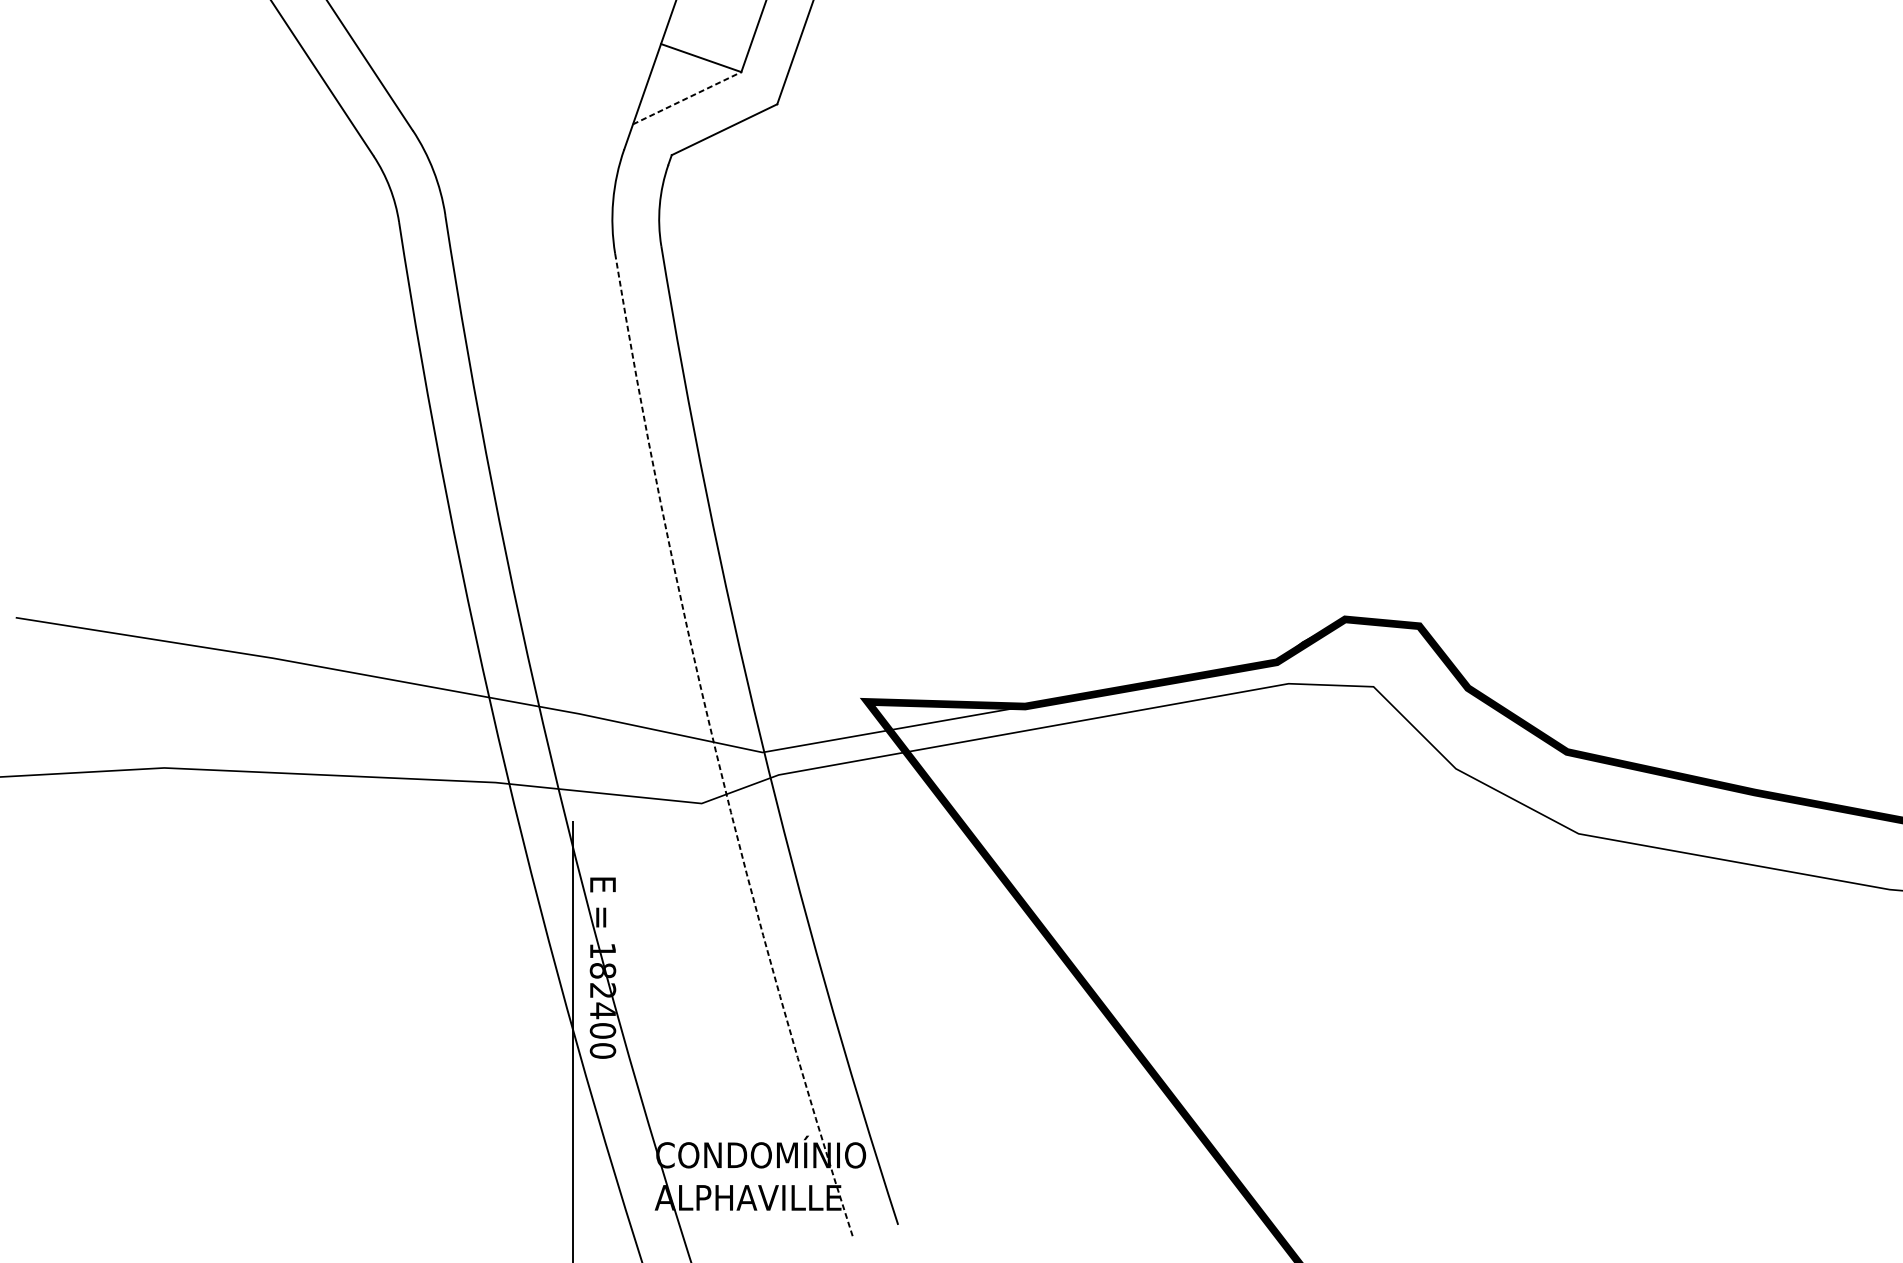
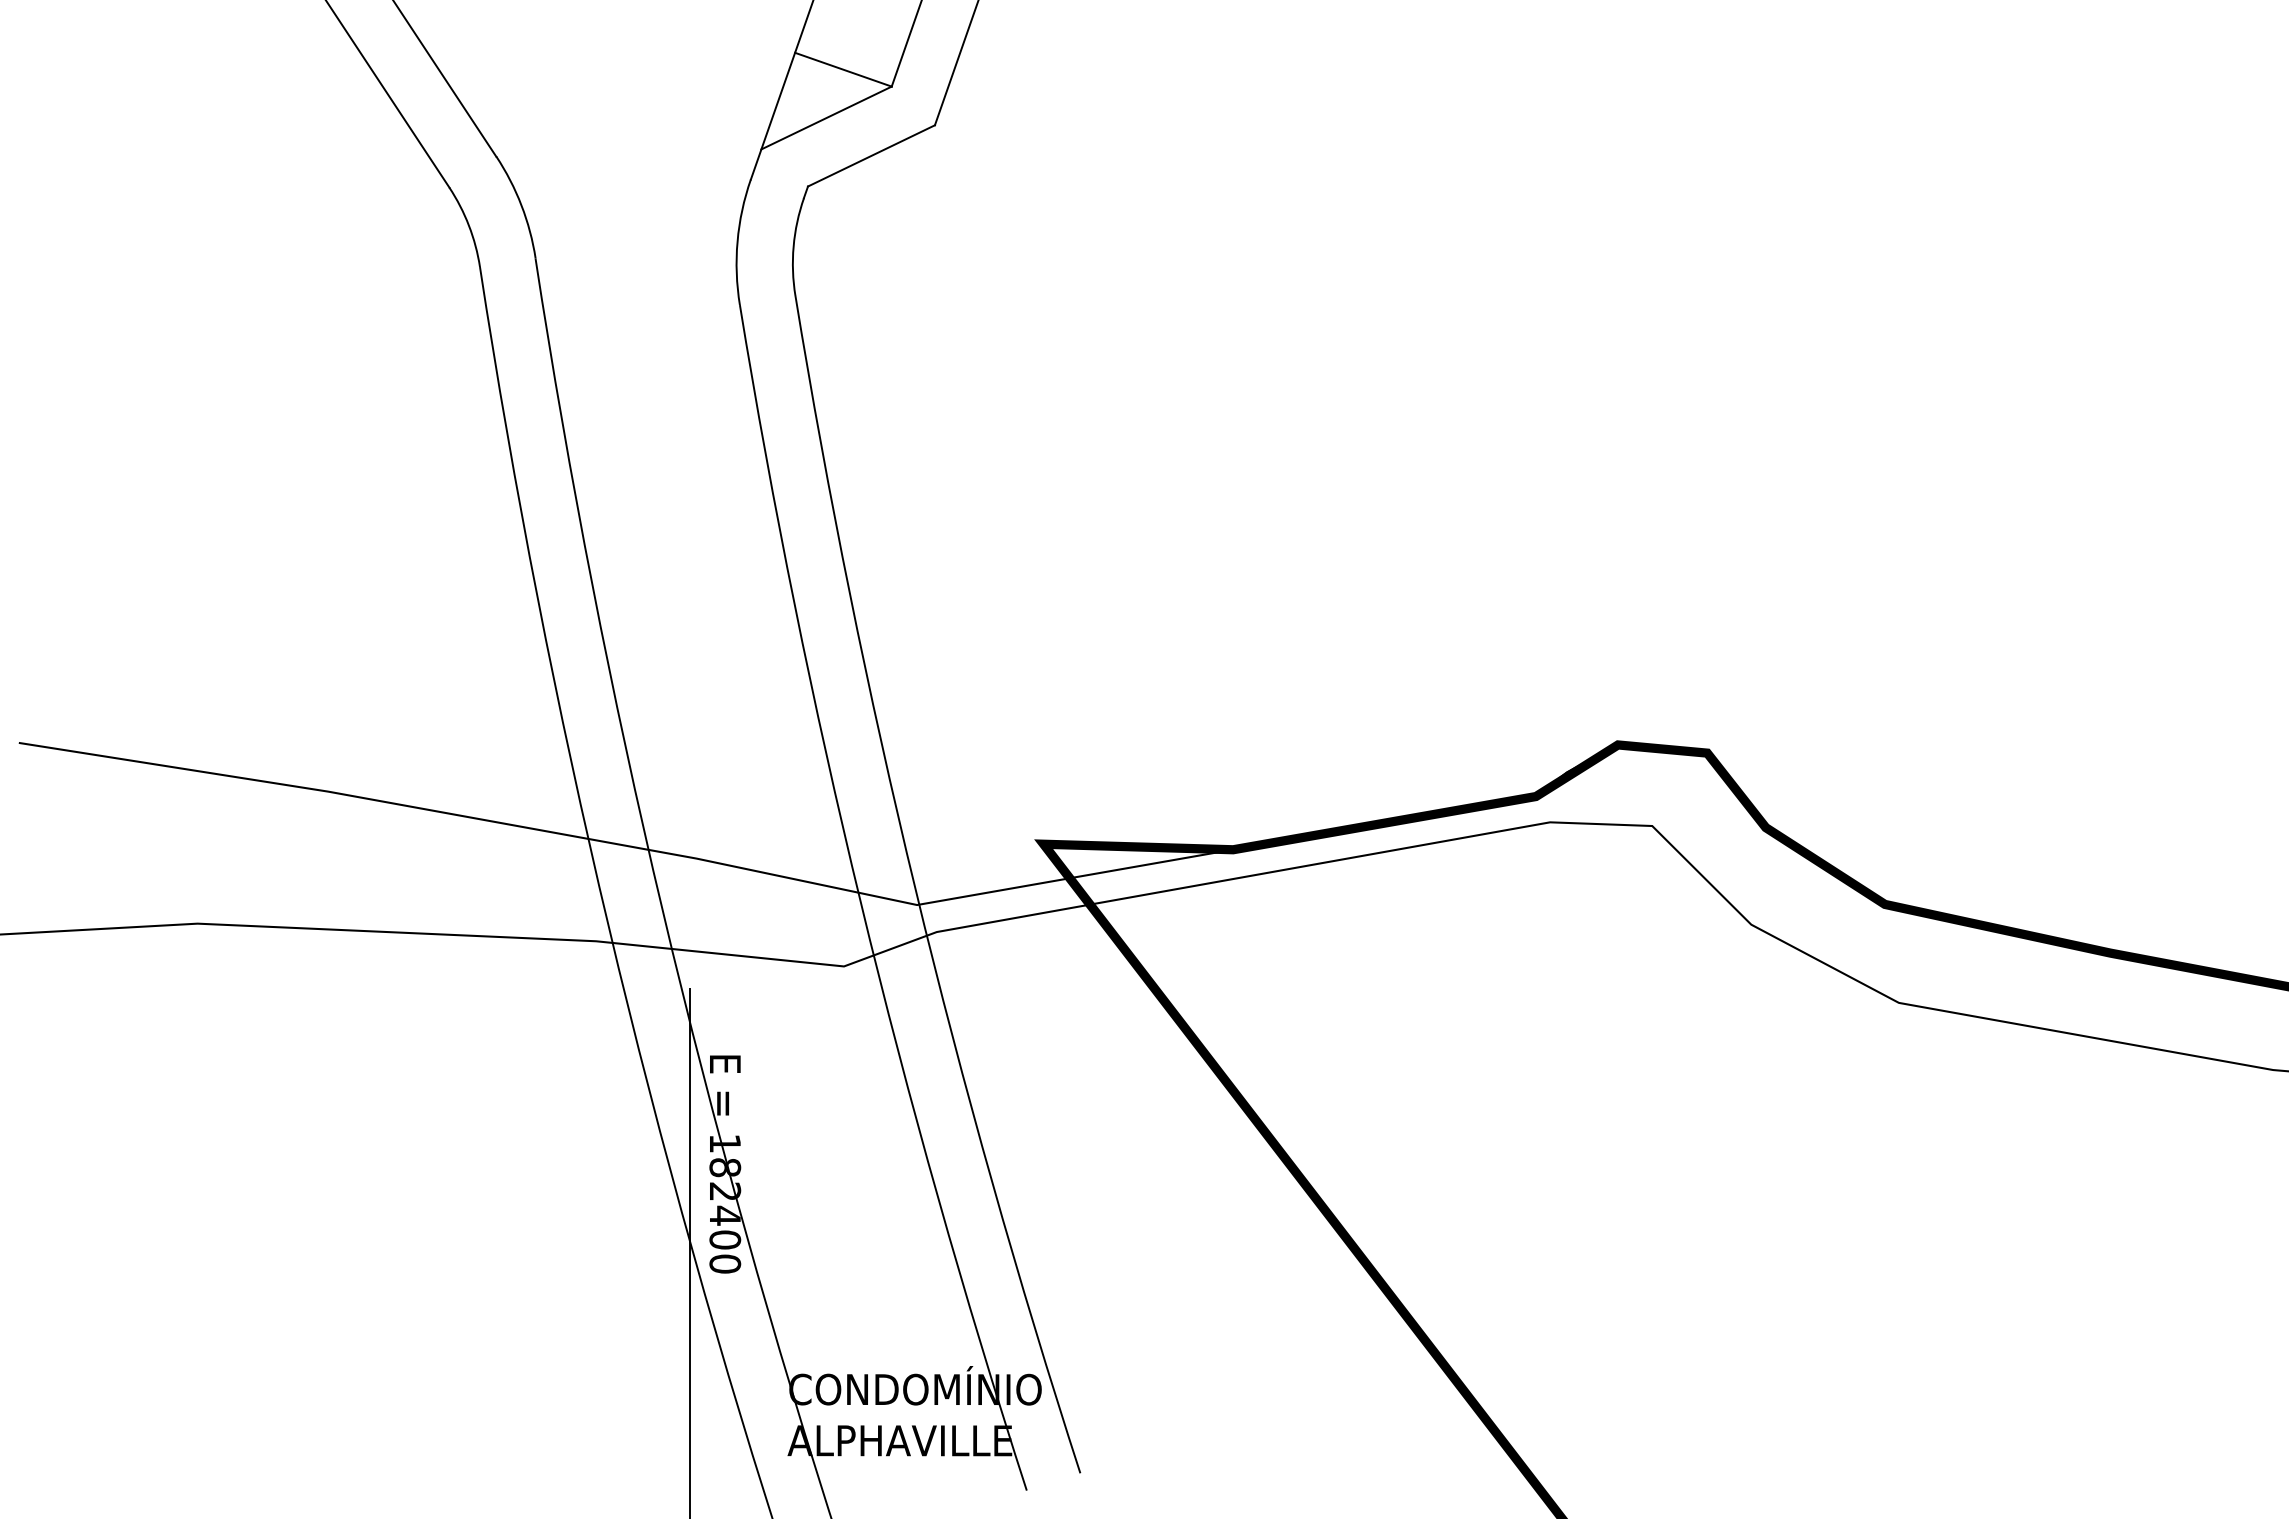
line: (687, 97) -> (826, 117), dashed -> solid
arc: (716, 751) -> (861, 903), dashed -> solid

